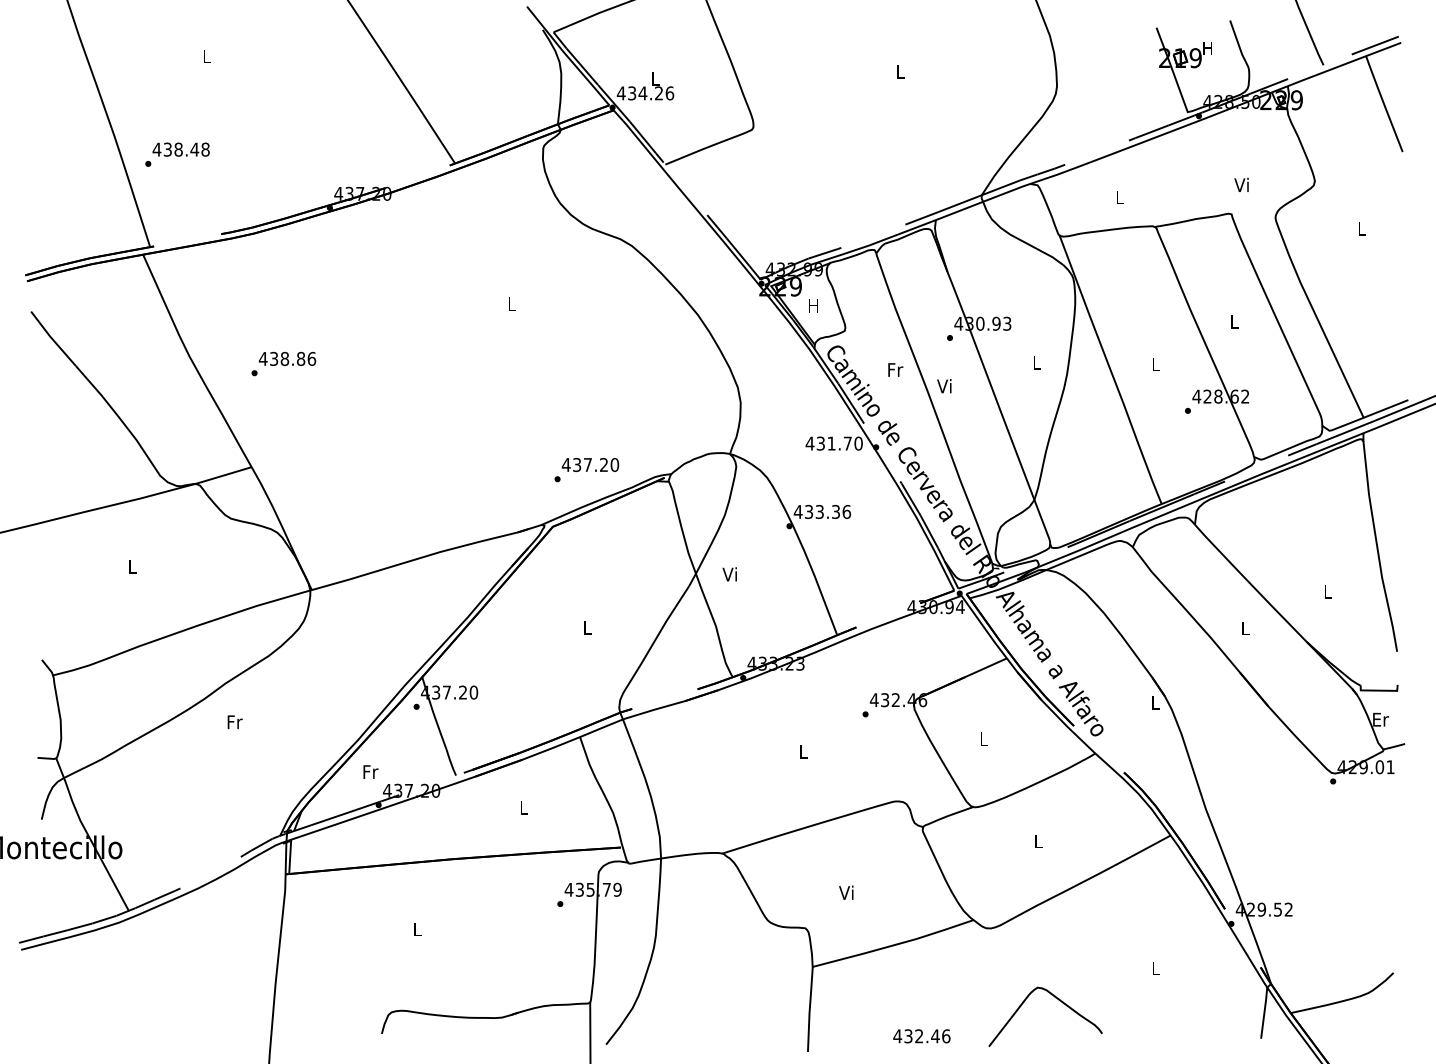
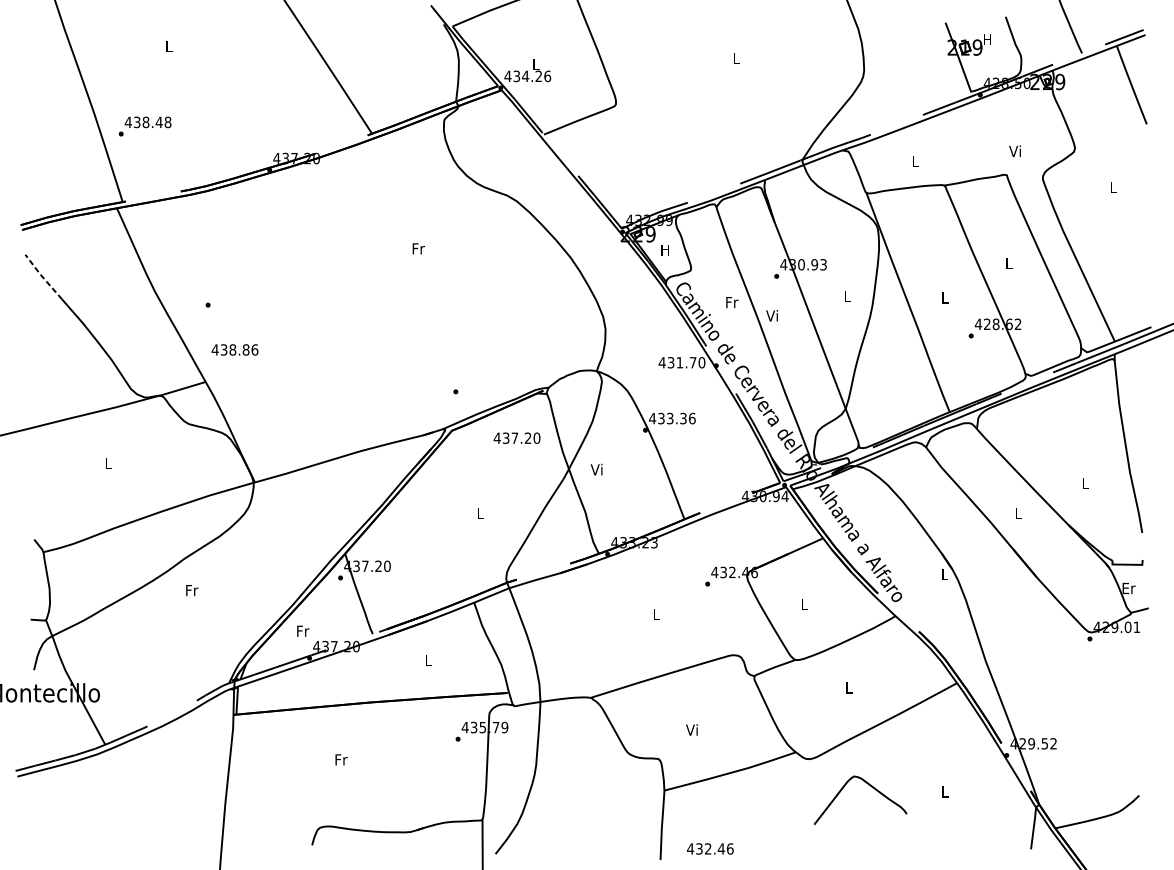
text: (511, 304) -> (418, 248), L -> Fr
line: (51, 338) -> (42, 276), solid -> dashed
text: (287, 358) -> (235, 349), moved
text: (590, 464) -> (517, 437), moved
text: (417, 929) -> (341, 759), L -> Fr
curve: (1059, 1001) -> (871, 787), moved
text: (921, 1036) -> (710, 849), moved

